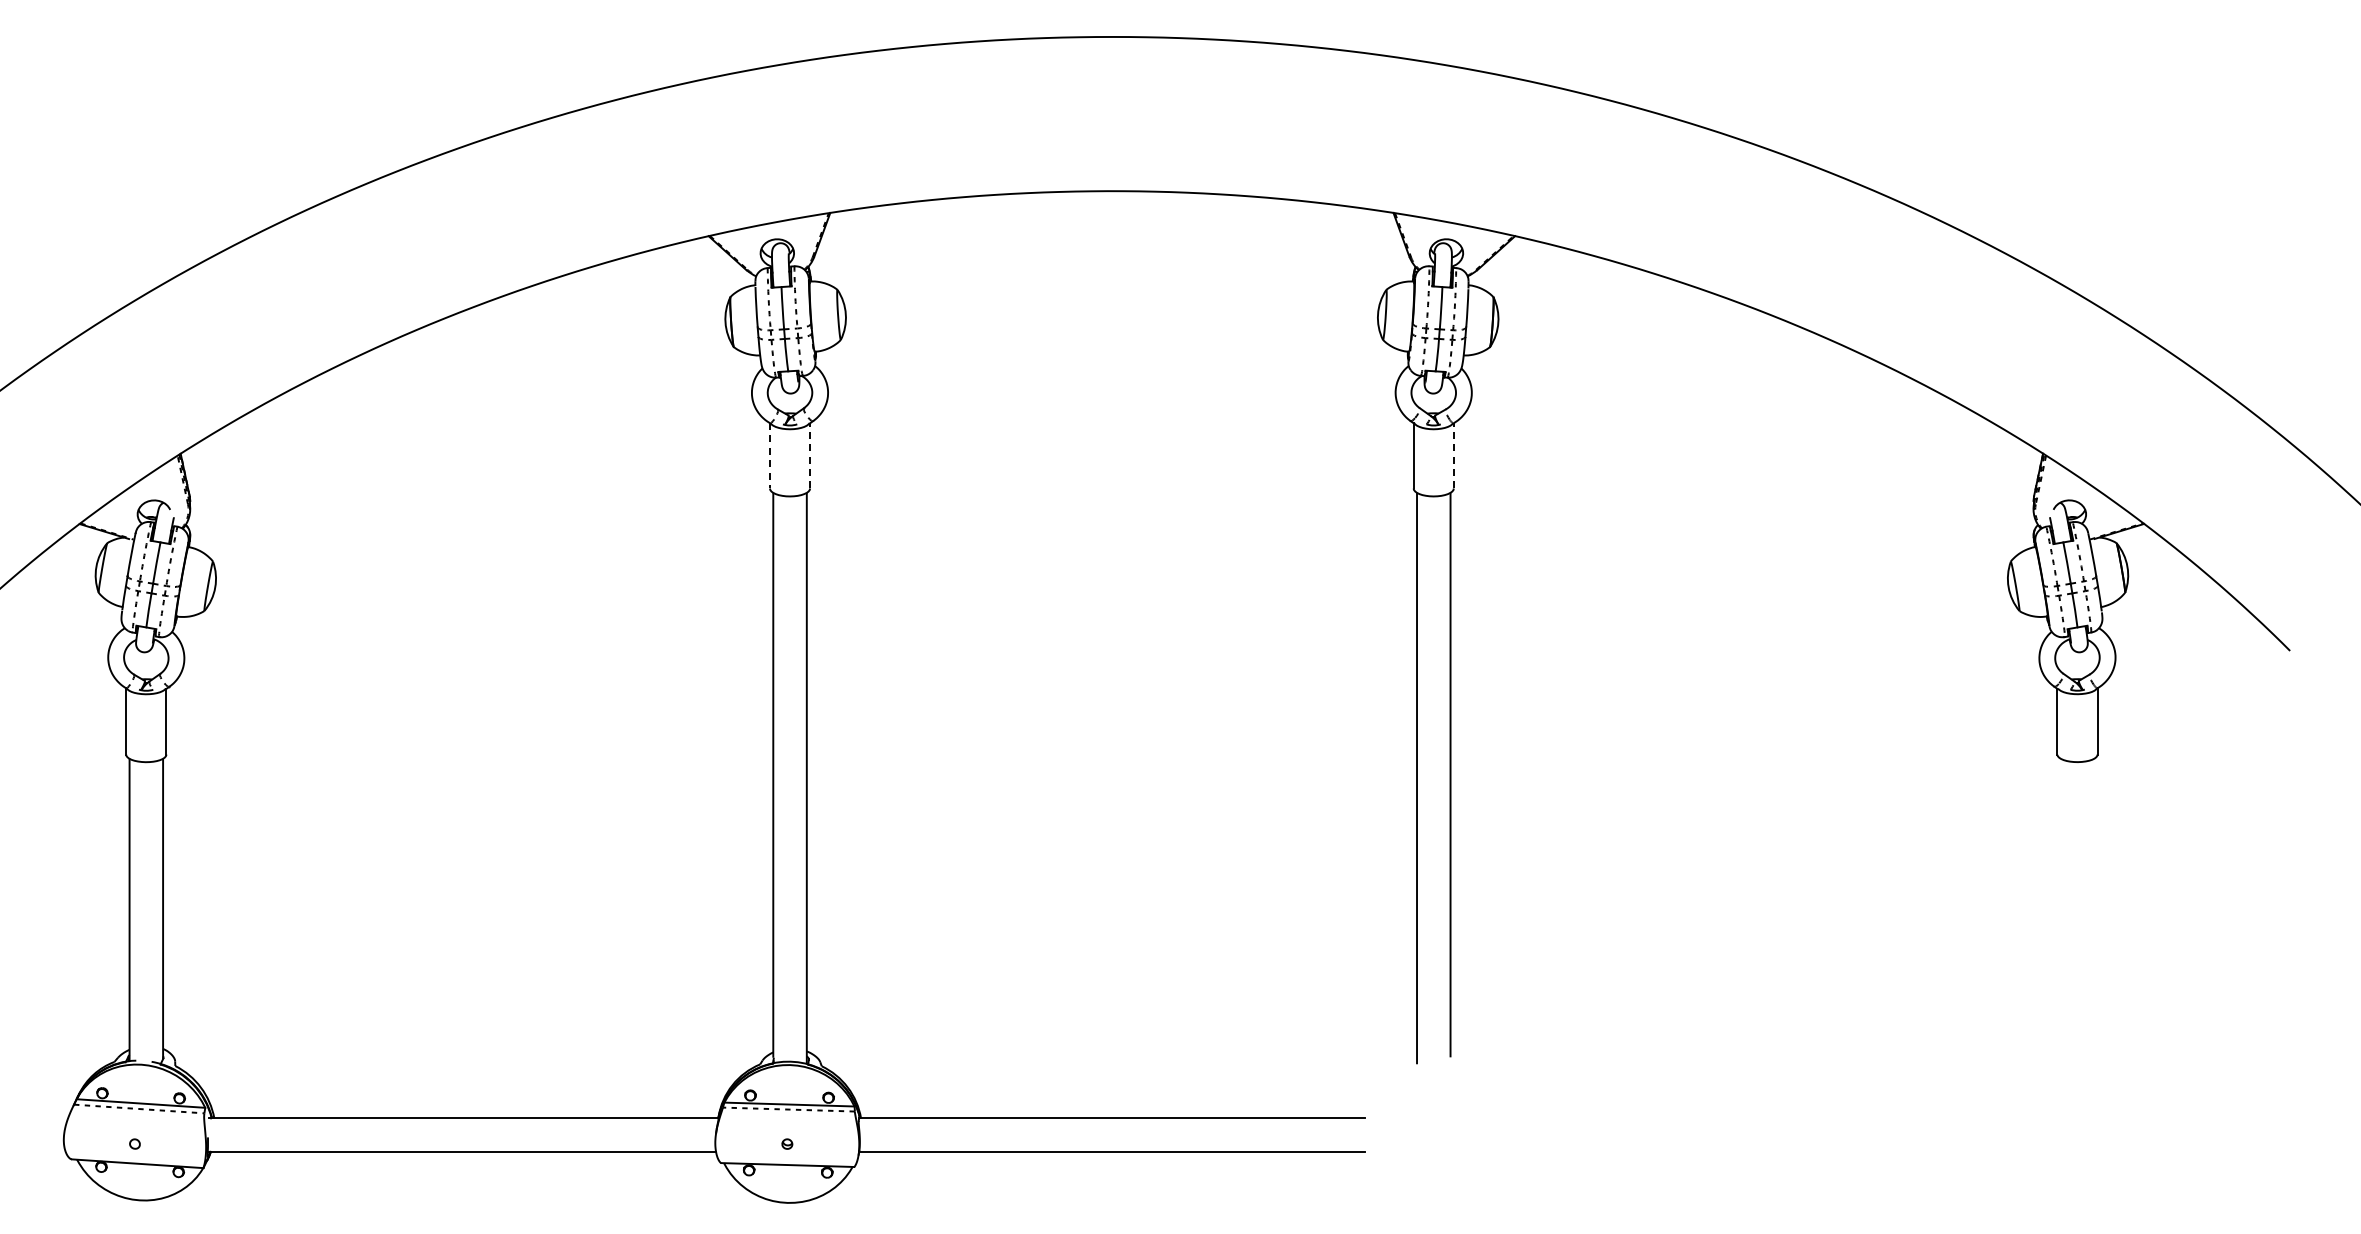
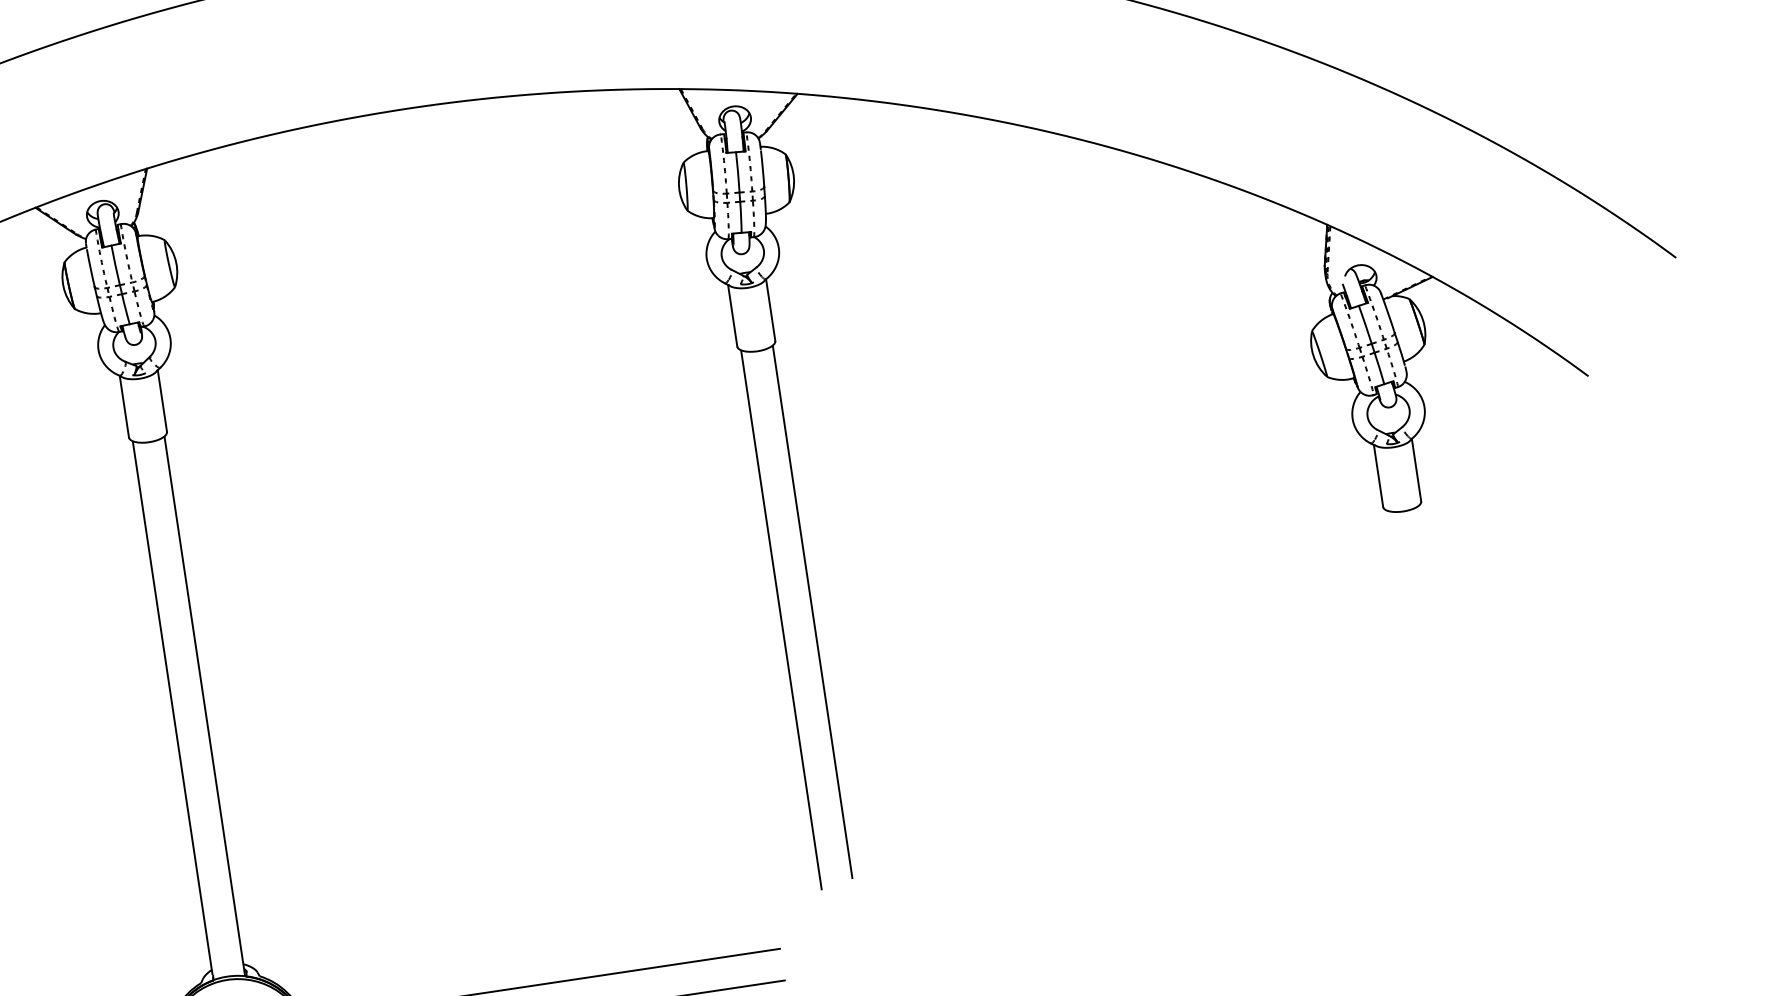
line: (769, 455) -> (123, 406), dashed -> solid
line: (810, 455) -> (162, 400), dashed -> solid
line: (1453, 455) -> (770, 309), dashed -> solid

